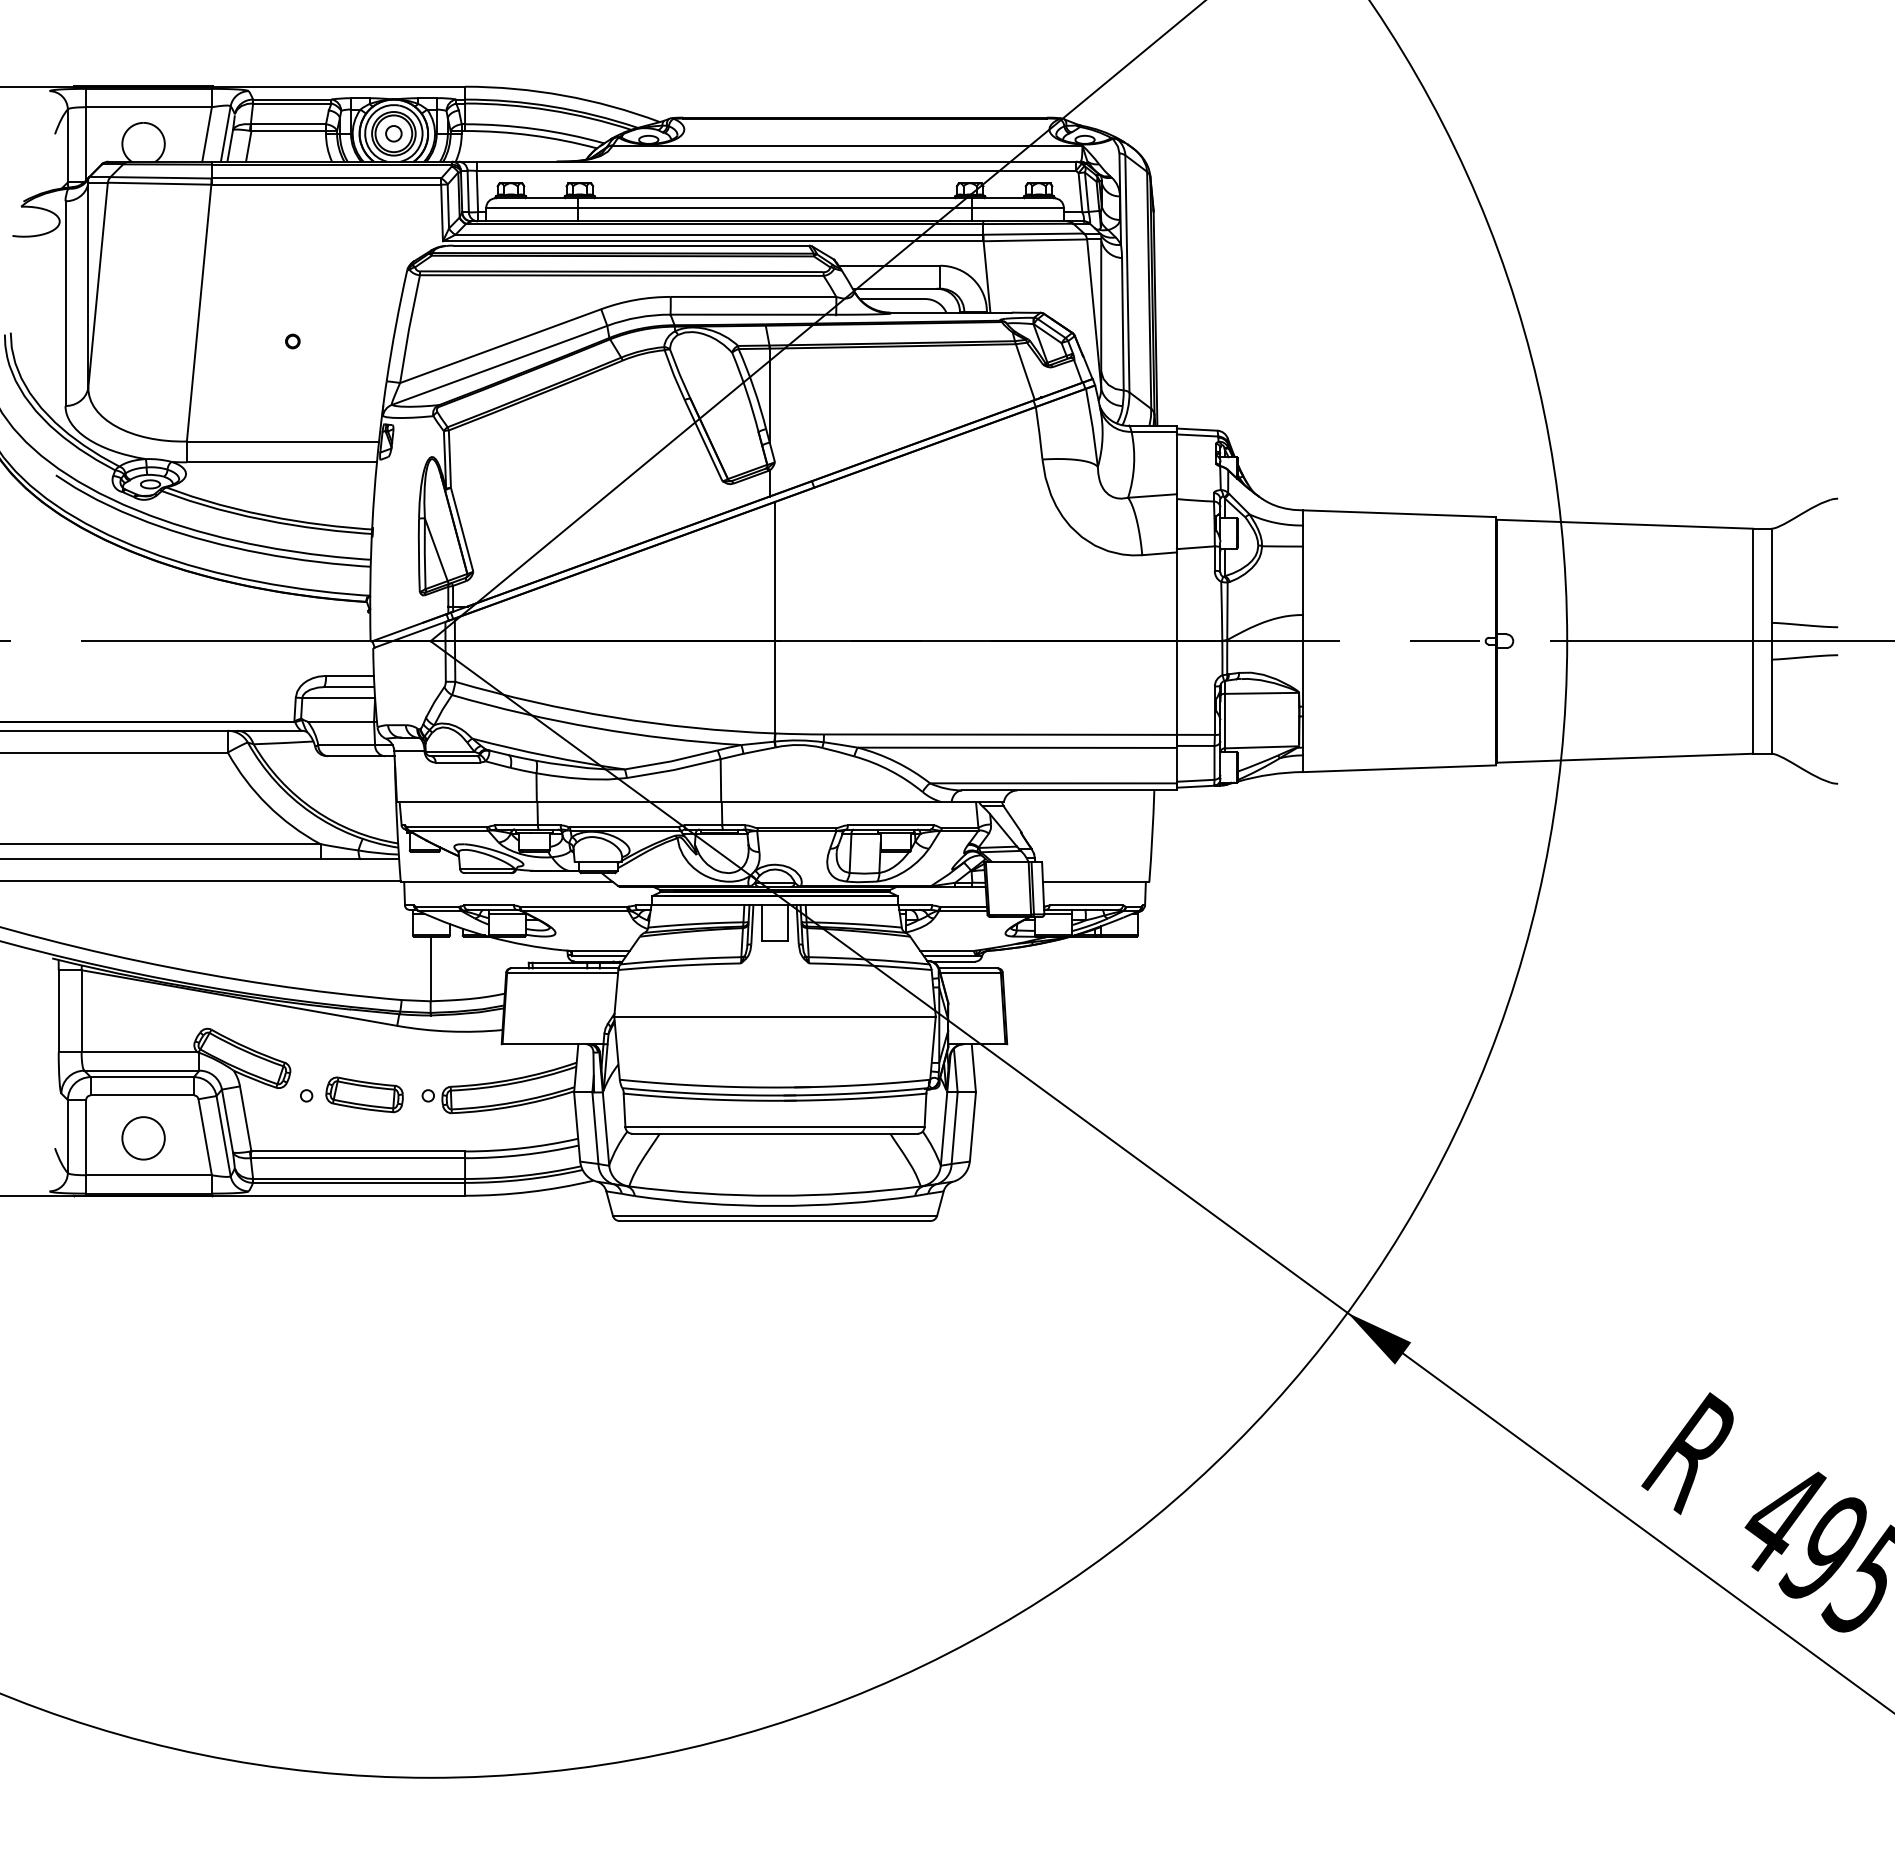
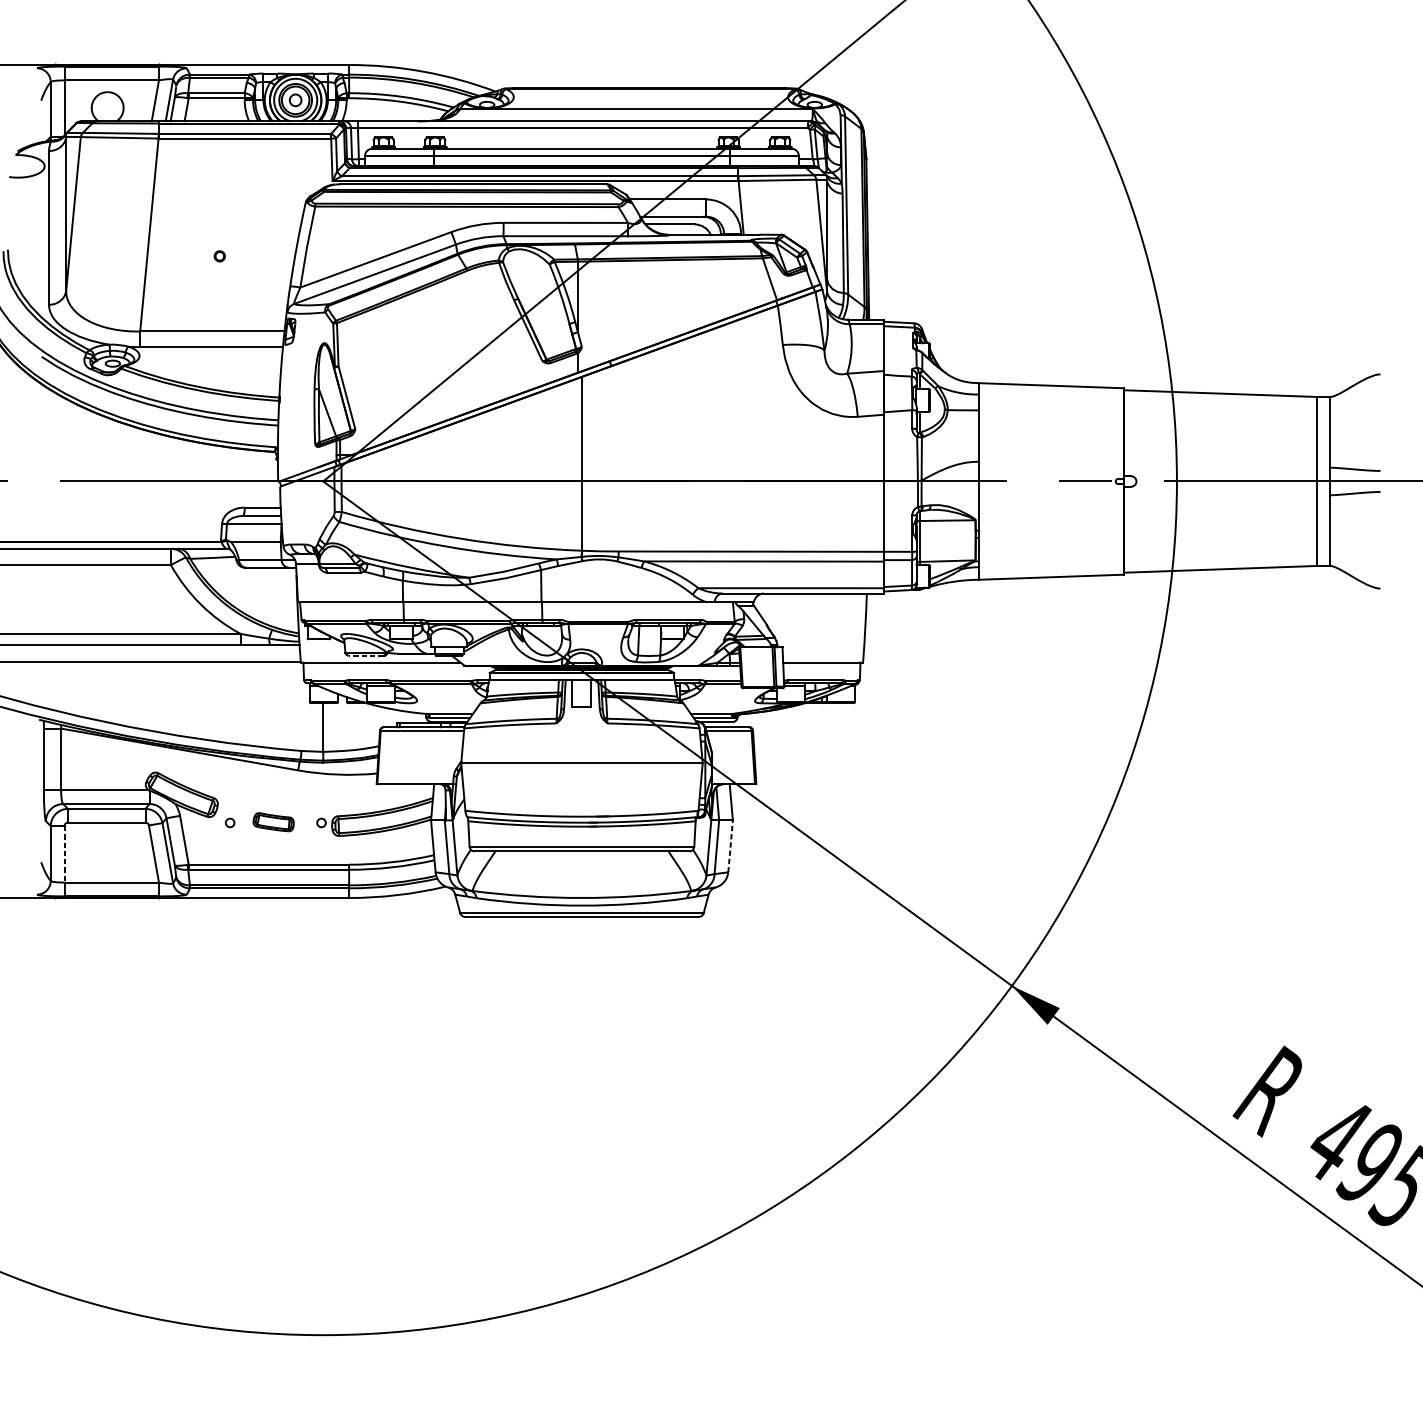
line: (487, 873) -> (365, 655), solid -> dashed
part: (364, 1094) -> (273, 821), size x0.7
line: (972, 1127) -> (730, 846), solid -> dashed
line: (86, 1137) -> (64, 854), solid -> dashed
circle: (143, 1138) -> (107, 854), removed

